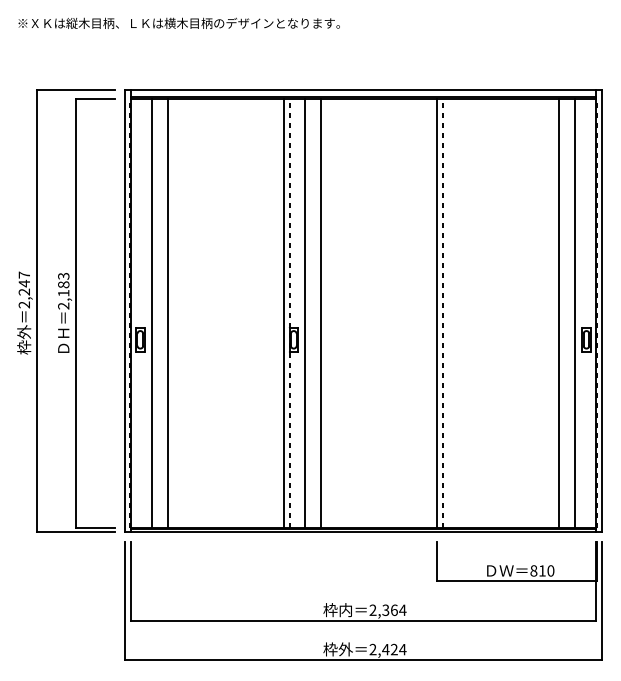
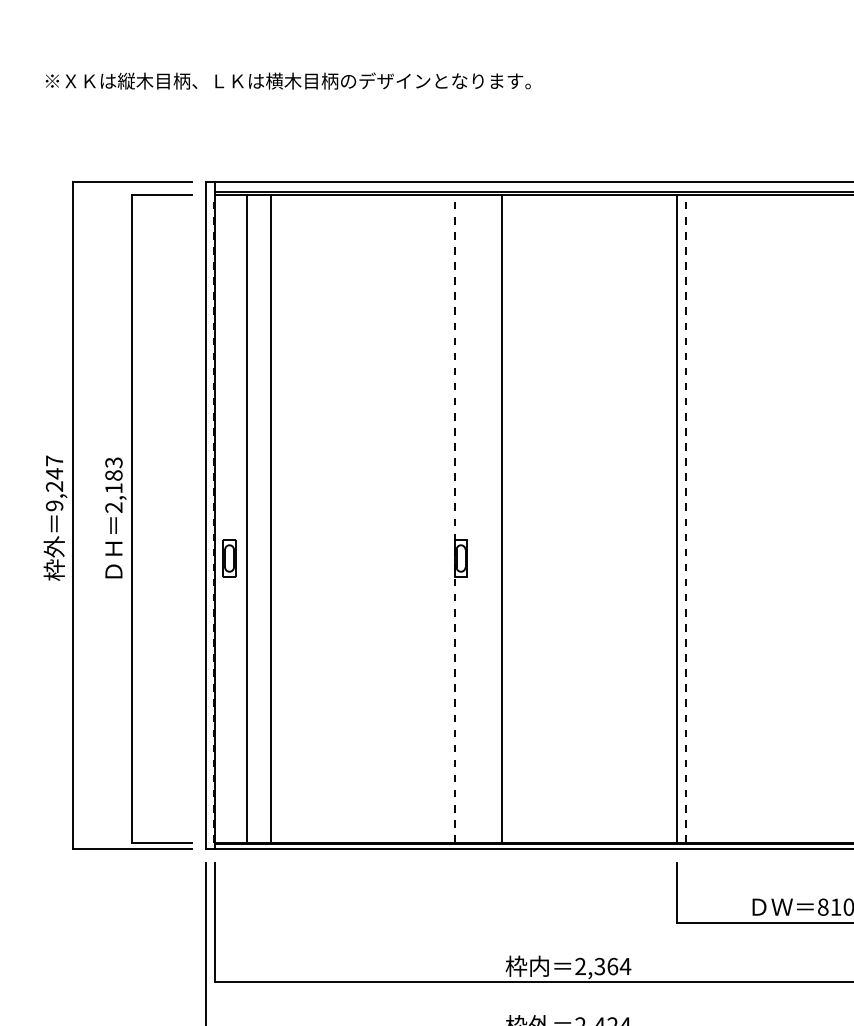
text: (24, 304) -> (54, 505), 2,247 -> 9,247
line: (283, 313) -> (445, 518), removed
line: (305, 313) -> (478, 518), removed

